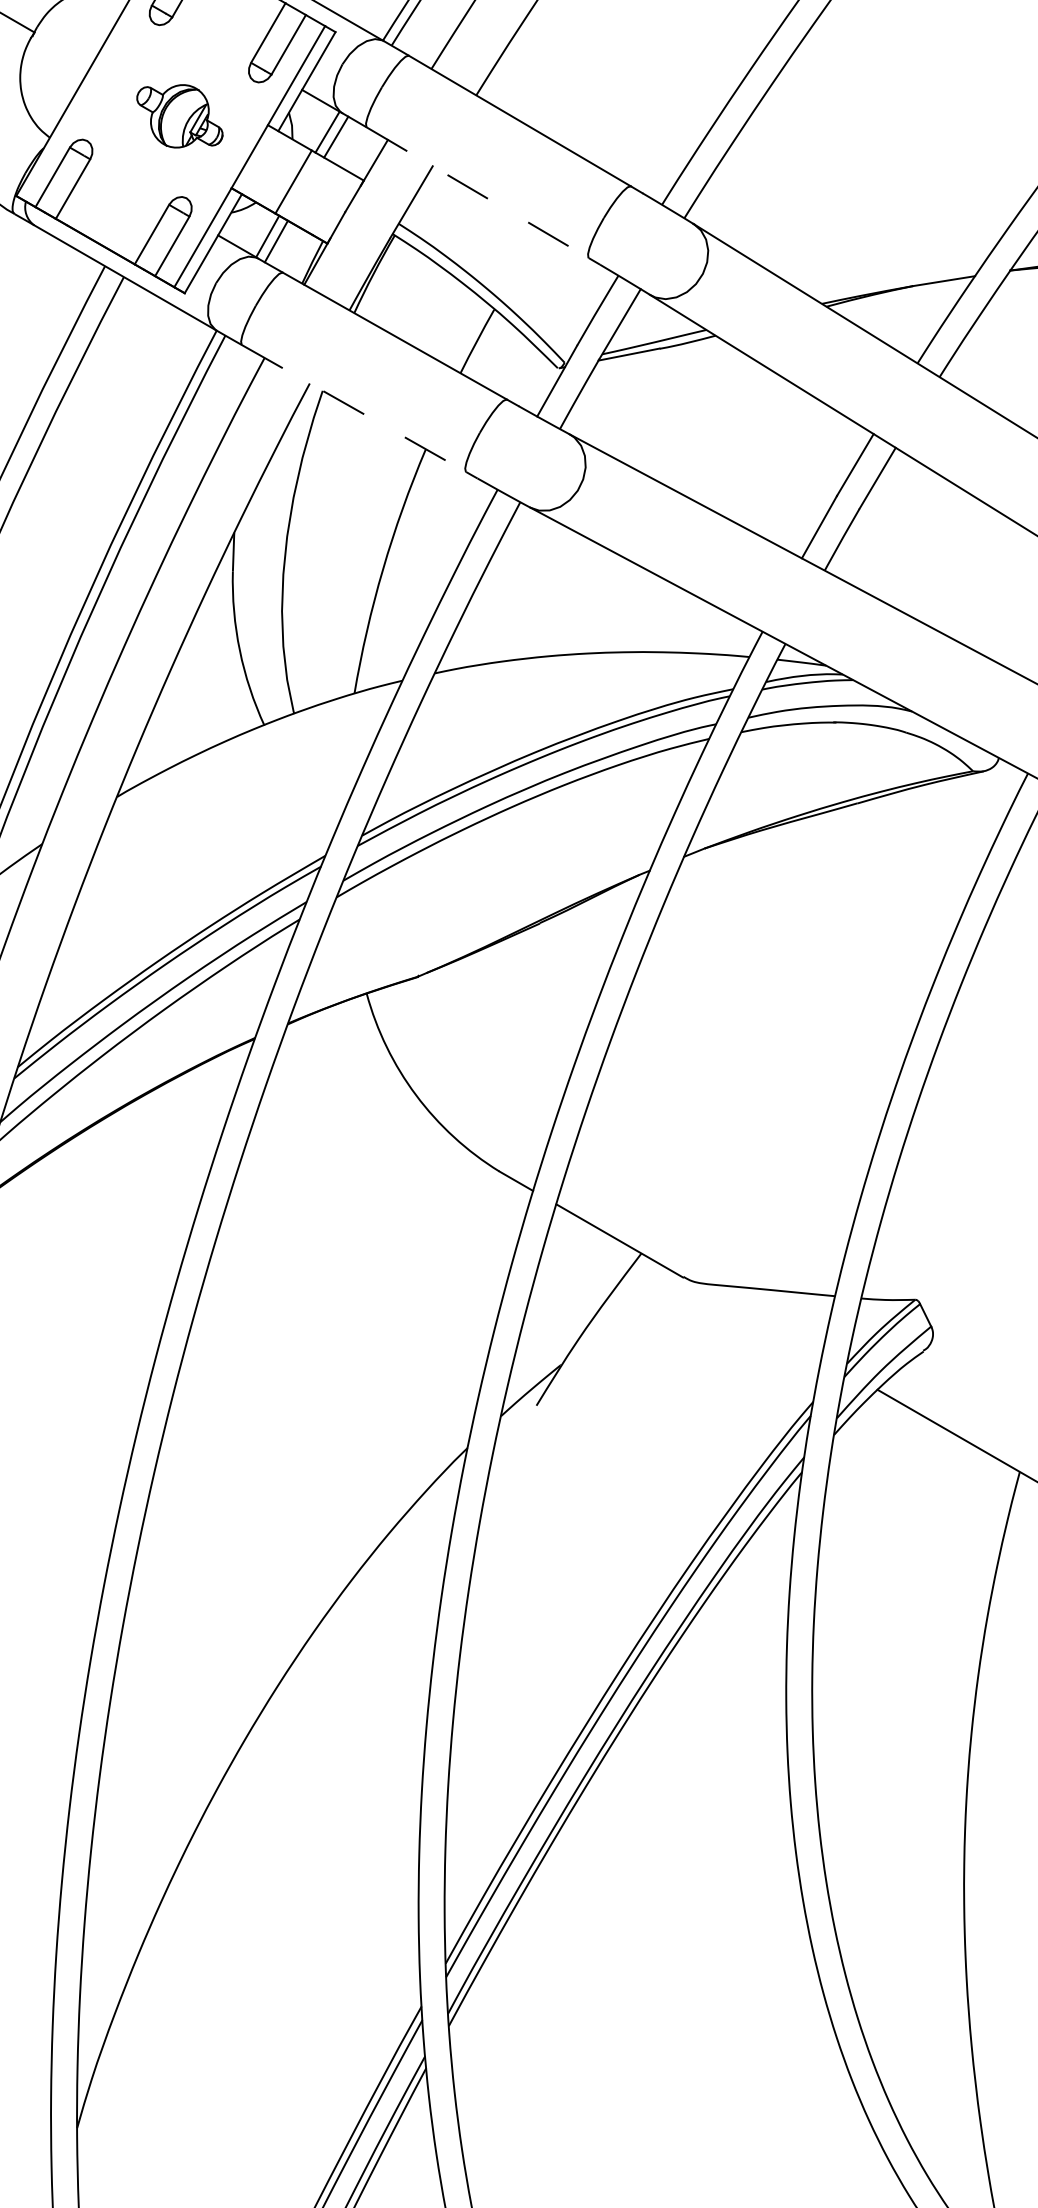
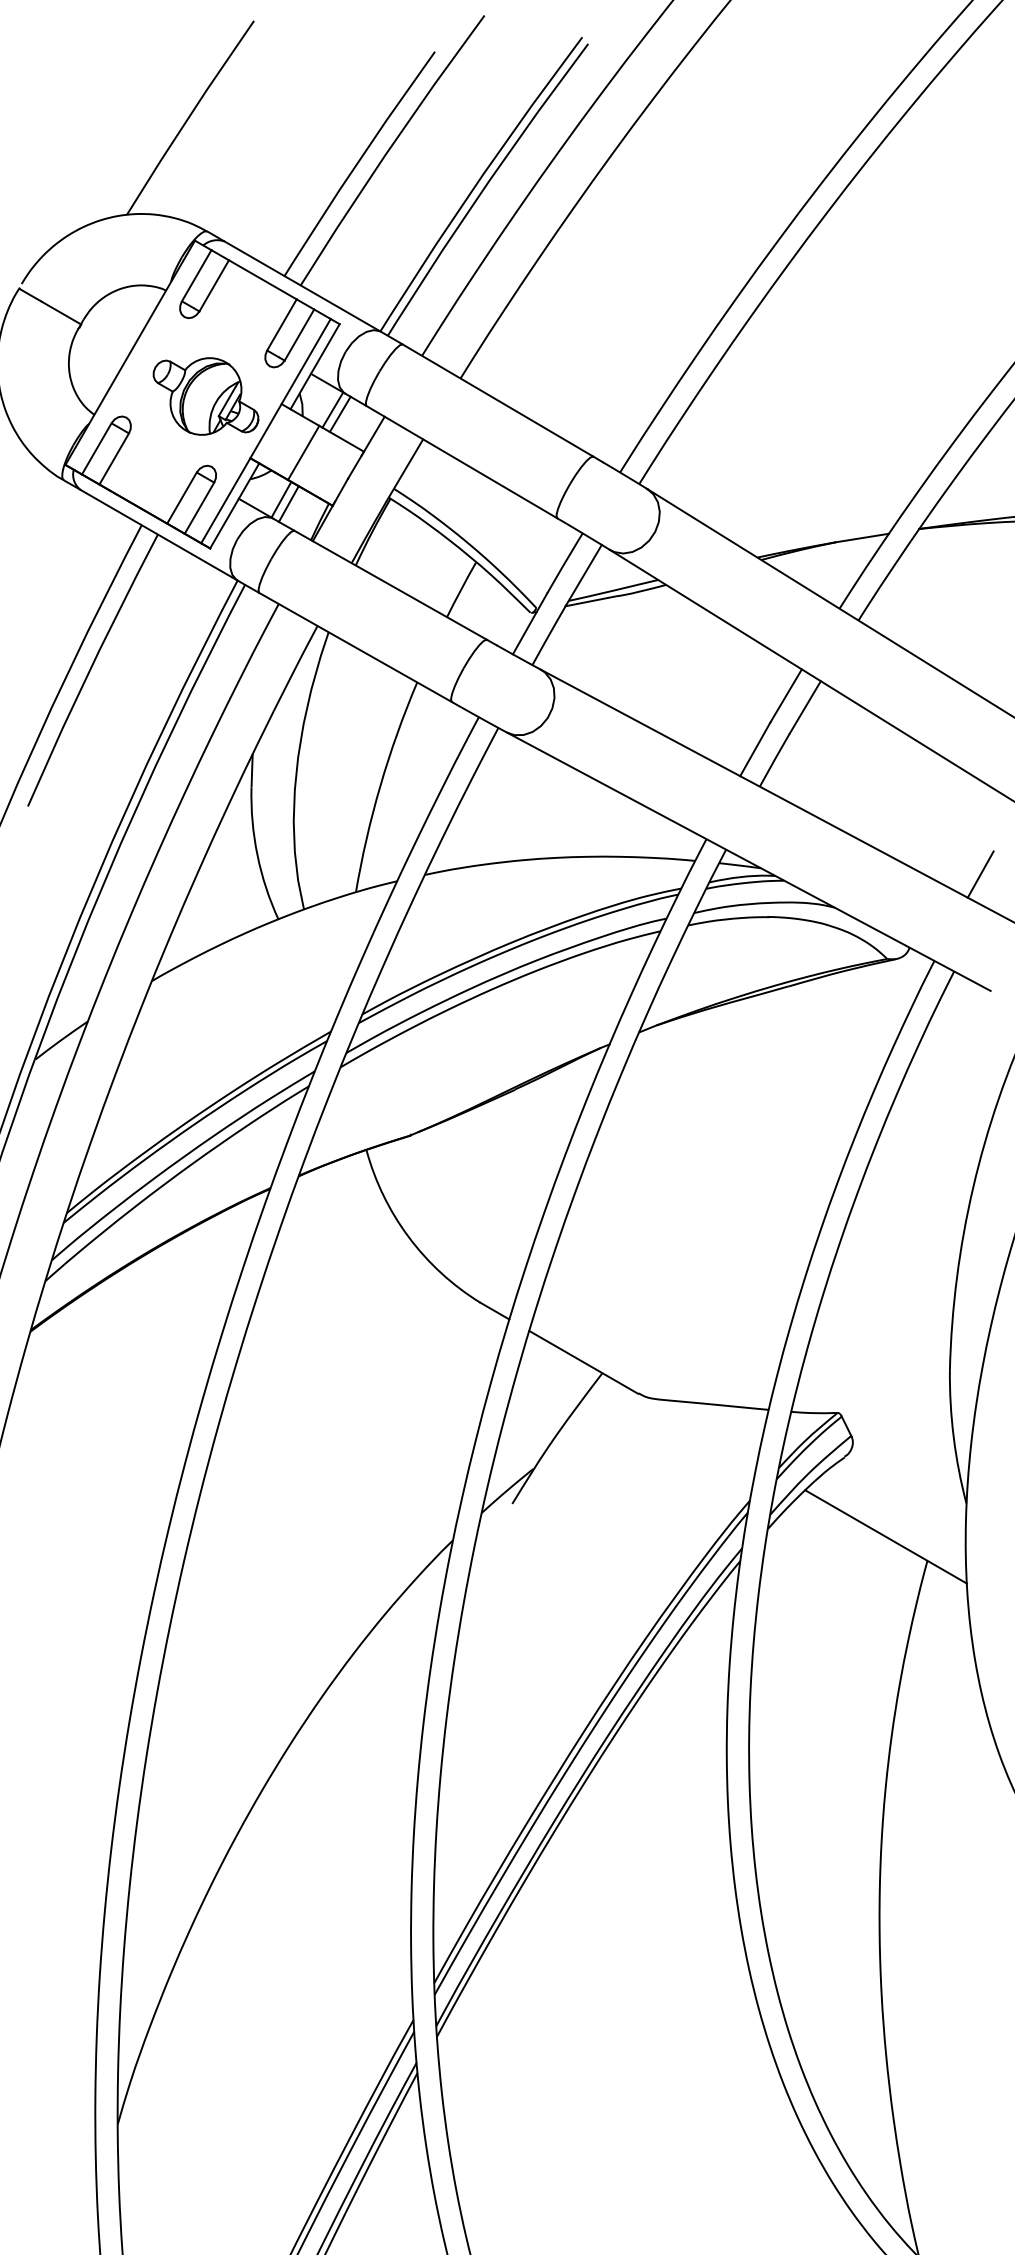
part: (179, 116) -> (205, 396), size x1.43
line: (477, 193) -> (461, 462), dashed -> solid
line: (353, 408) -> (355, 647), dashed -> solid

